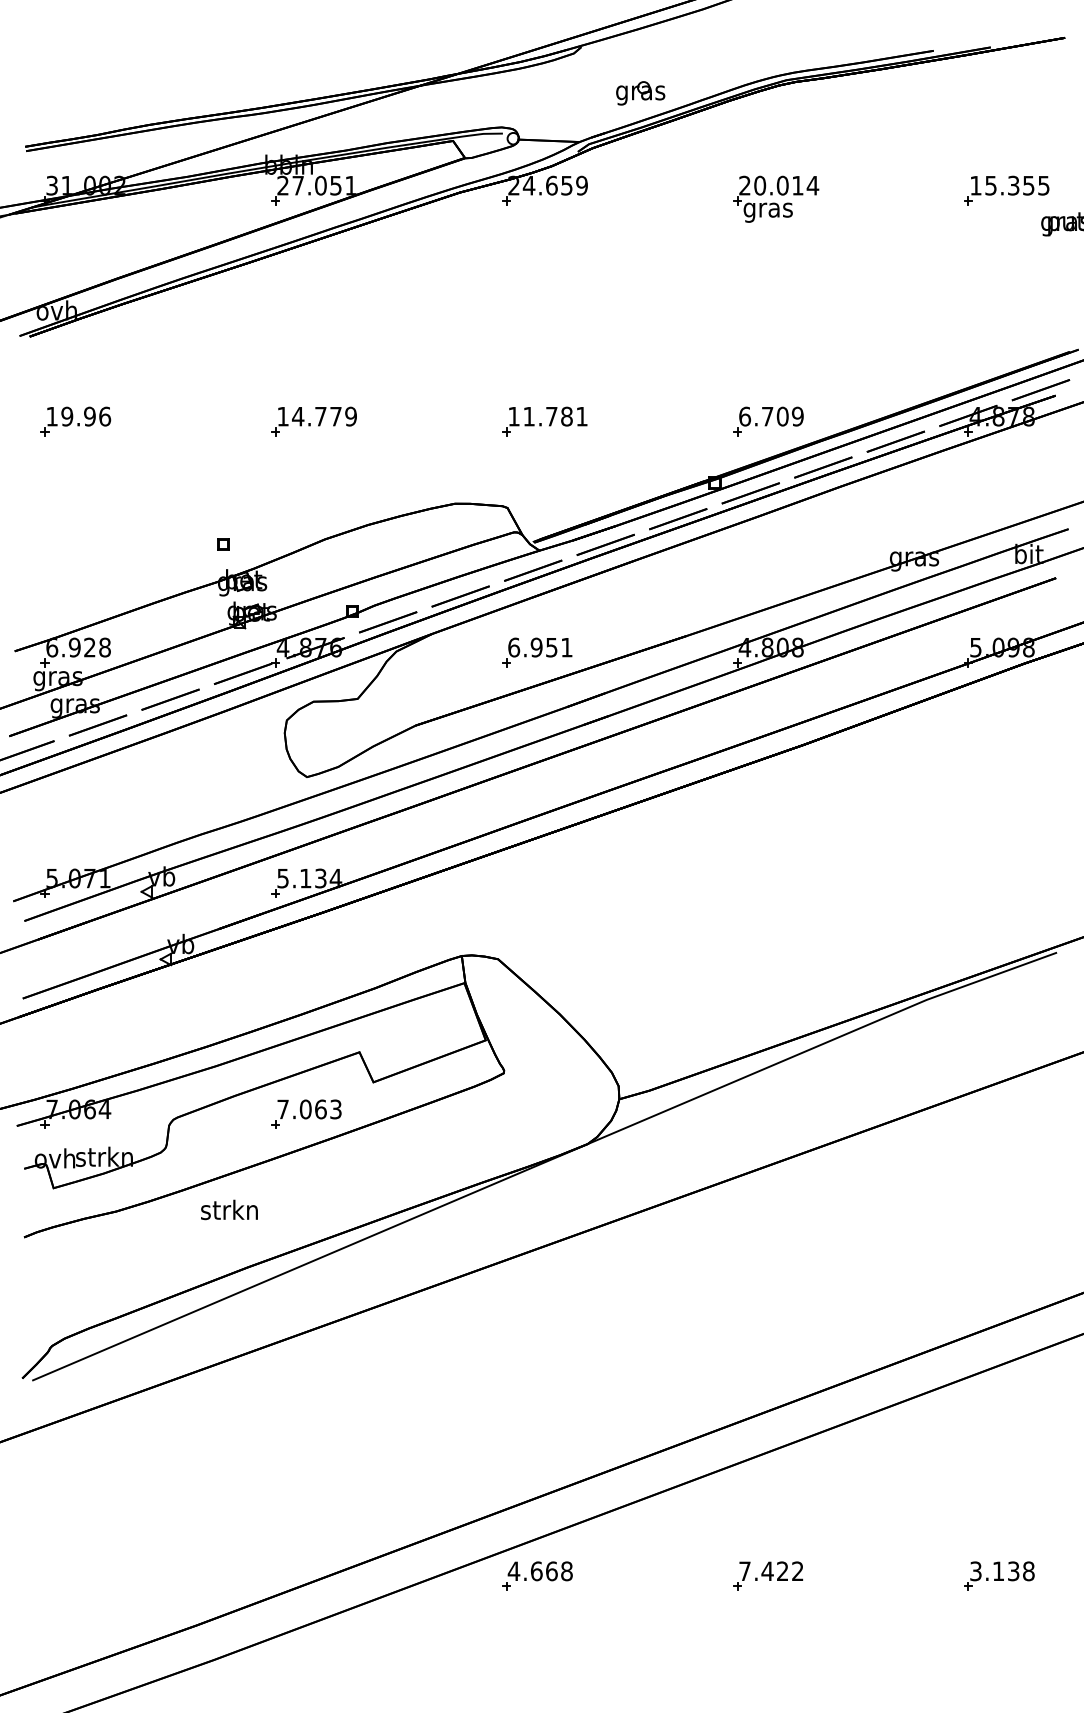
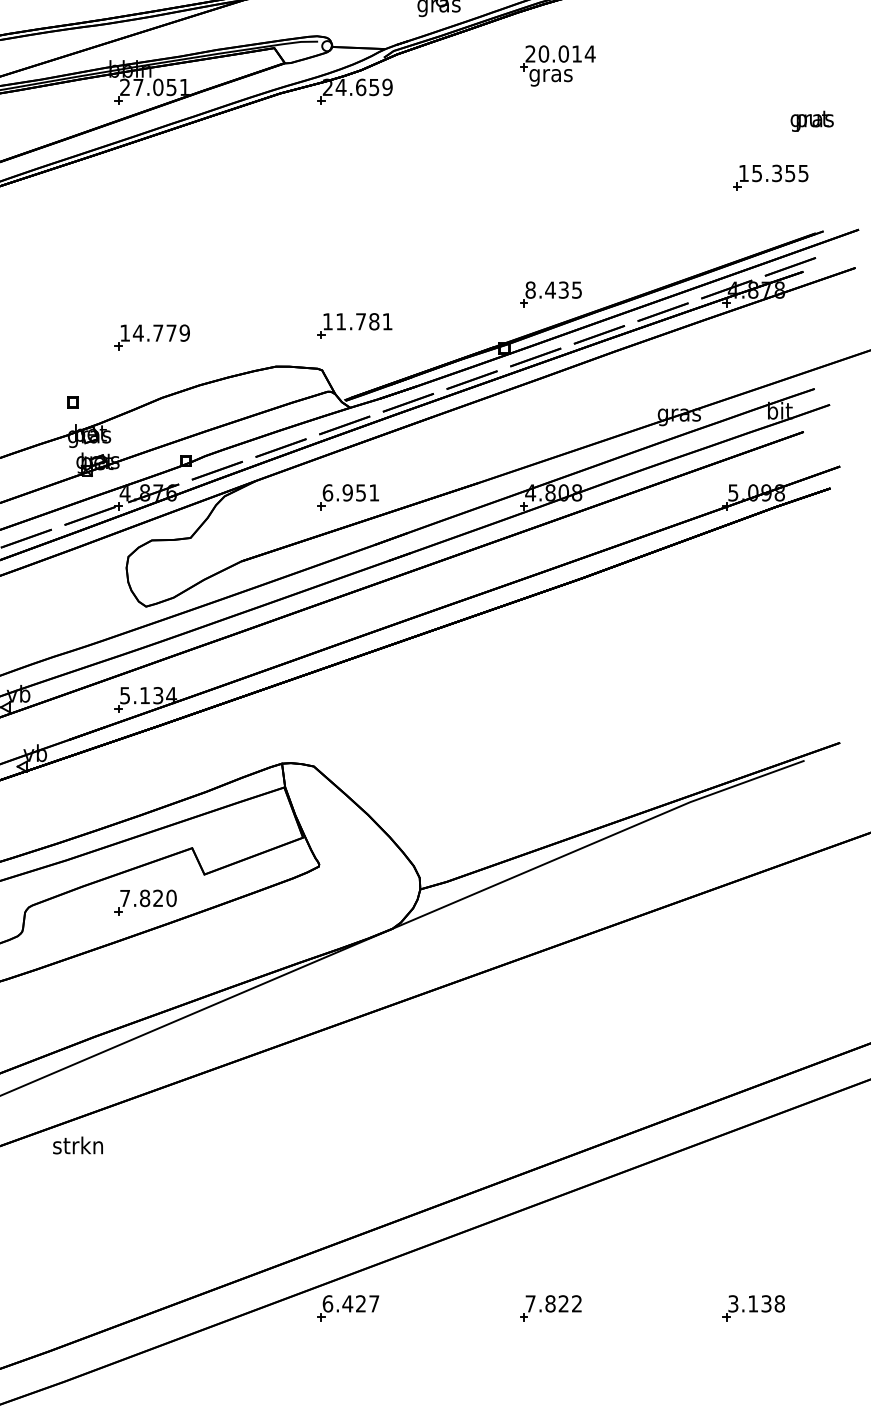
part: (1006, 190) -> (770, 177), moved
part: (776, 198) -> (558, 65), moved
text: (771, 416) -> (553, 290), 6.709 -> 8.435
part: (313, 421) -> (151, 337), moved
part: (544, 421) -> (354, 326), moved
text: (320, 1109) -> (157, 898), 7.063 -> 7.820
text: (229, 1209) -> (78, 1145), moved
text: (539, 1571) -> (350, 1304), 4.668 -> 6.427
text: (767, 1571) -> (550, 1304), 7.422 -> 7.822

